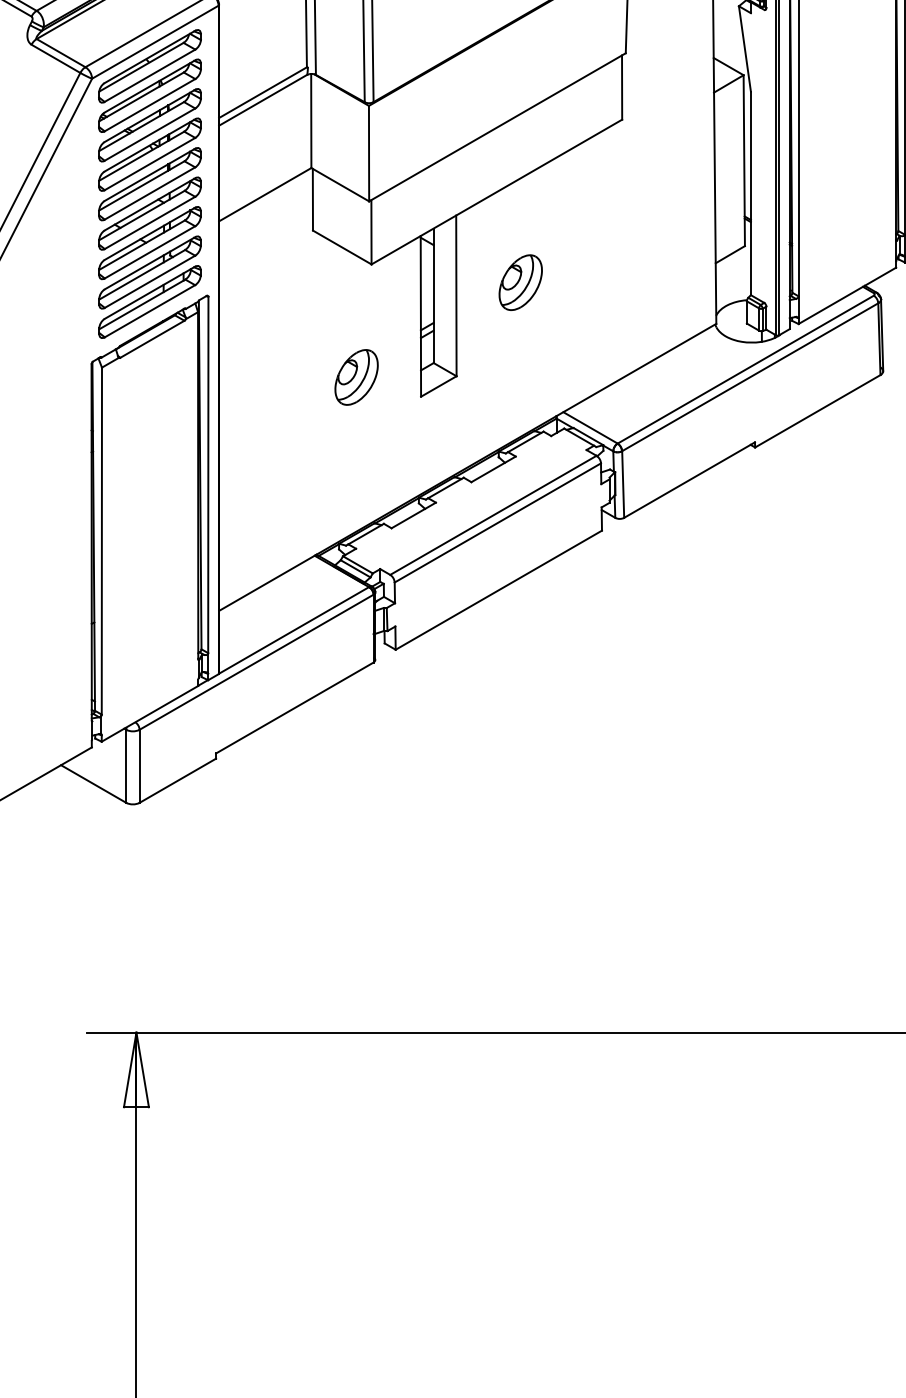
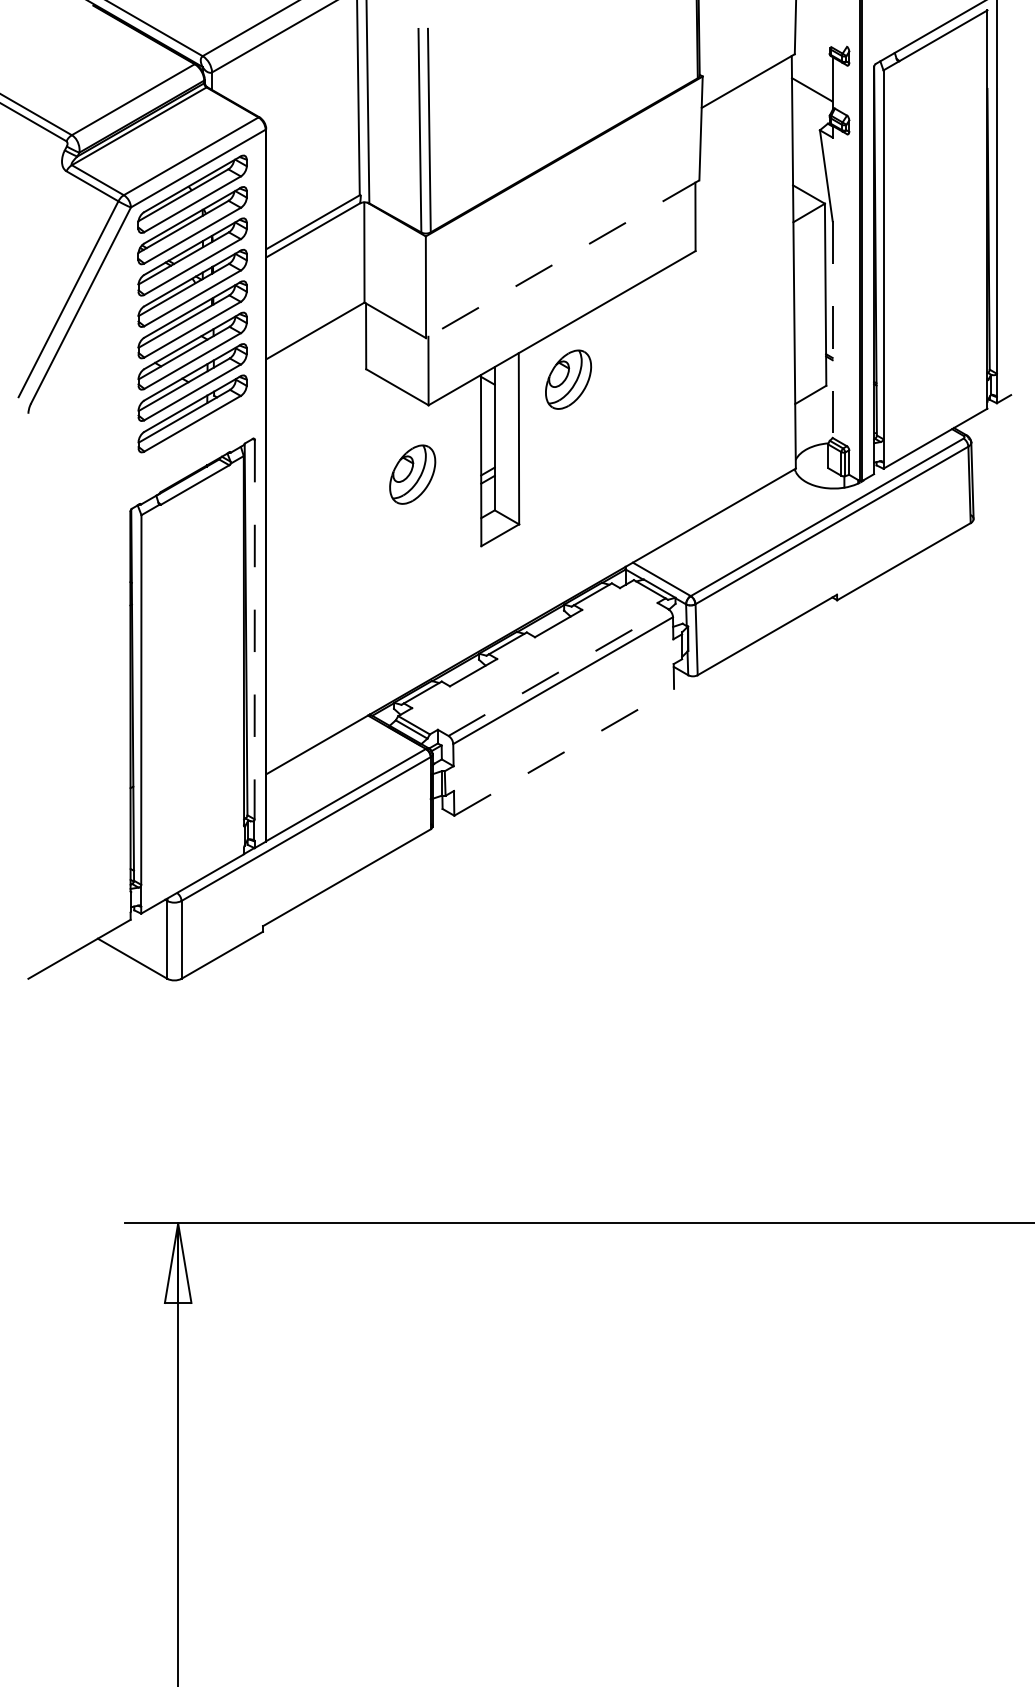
line: (497, 127) -> (562, 259), solid -> dashed
line: (750, 194) -> (832, 330), solid -> dashed
part: (520, 282) -> (568, 379), moved
part: (149, 302) -> (192, 445), removed
part: (356, 377) -> (412, 474), moved
line: (208, 474) -> (254, 629), solid -> dashed
line: (493, 515) -> (558, 672), solid -> dashed
line: (499, 590) -> (564, 752), solid -> dashed

